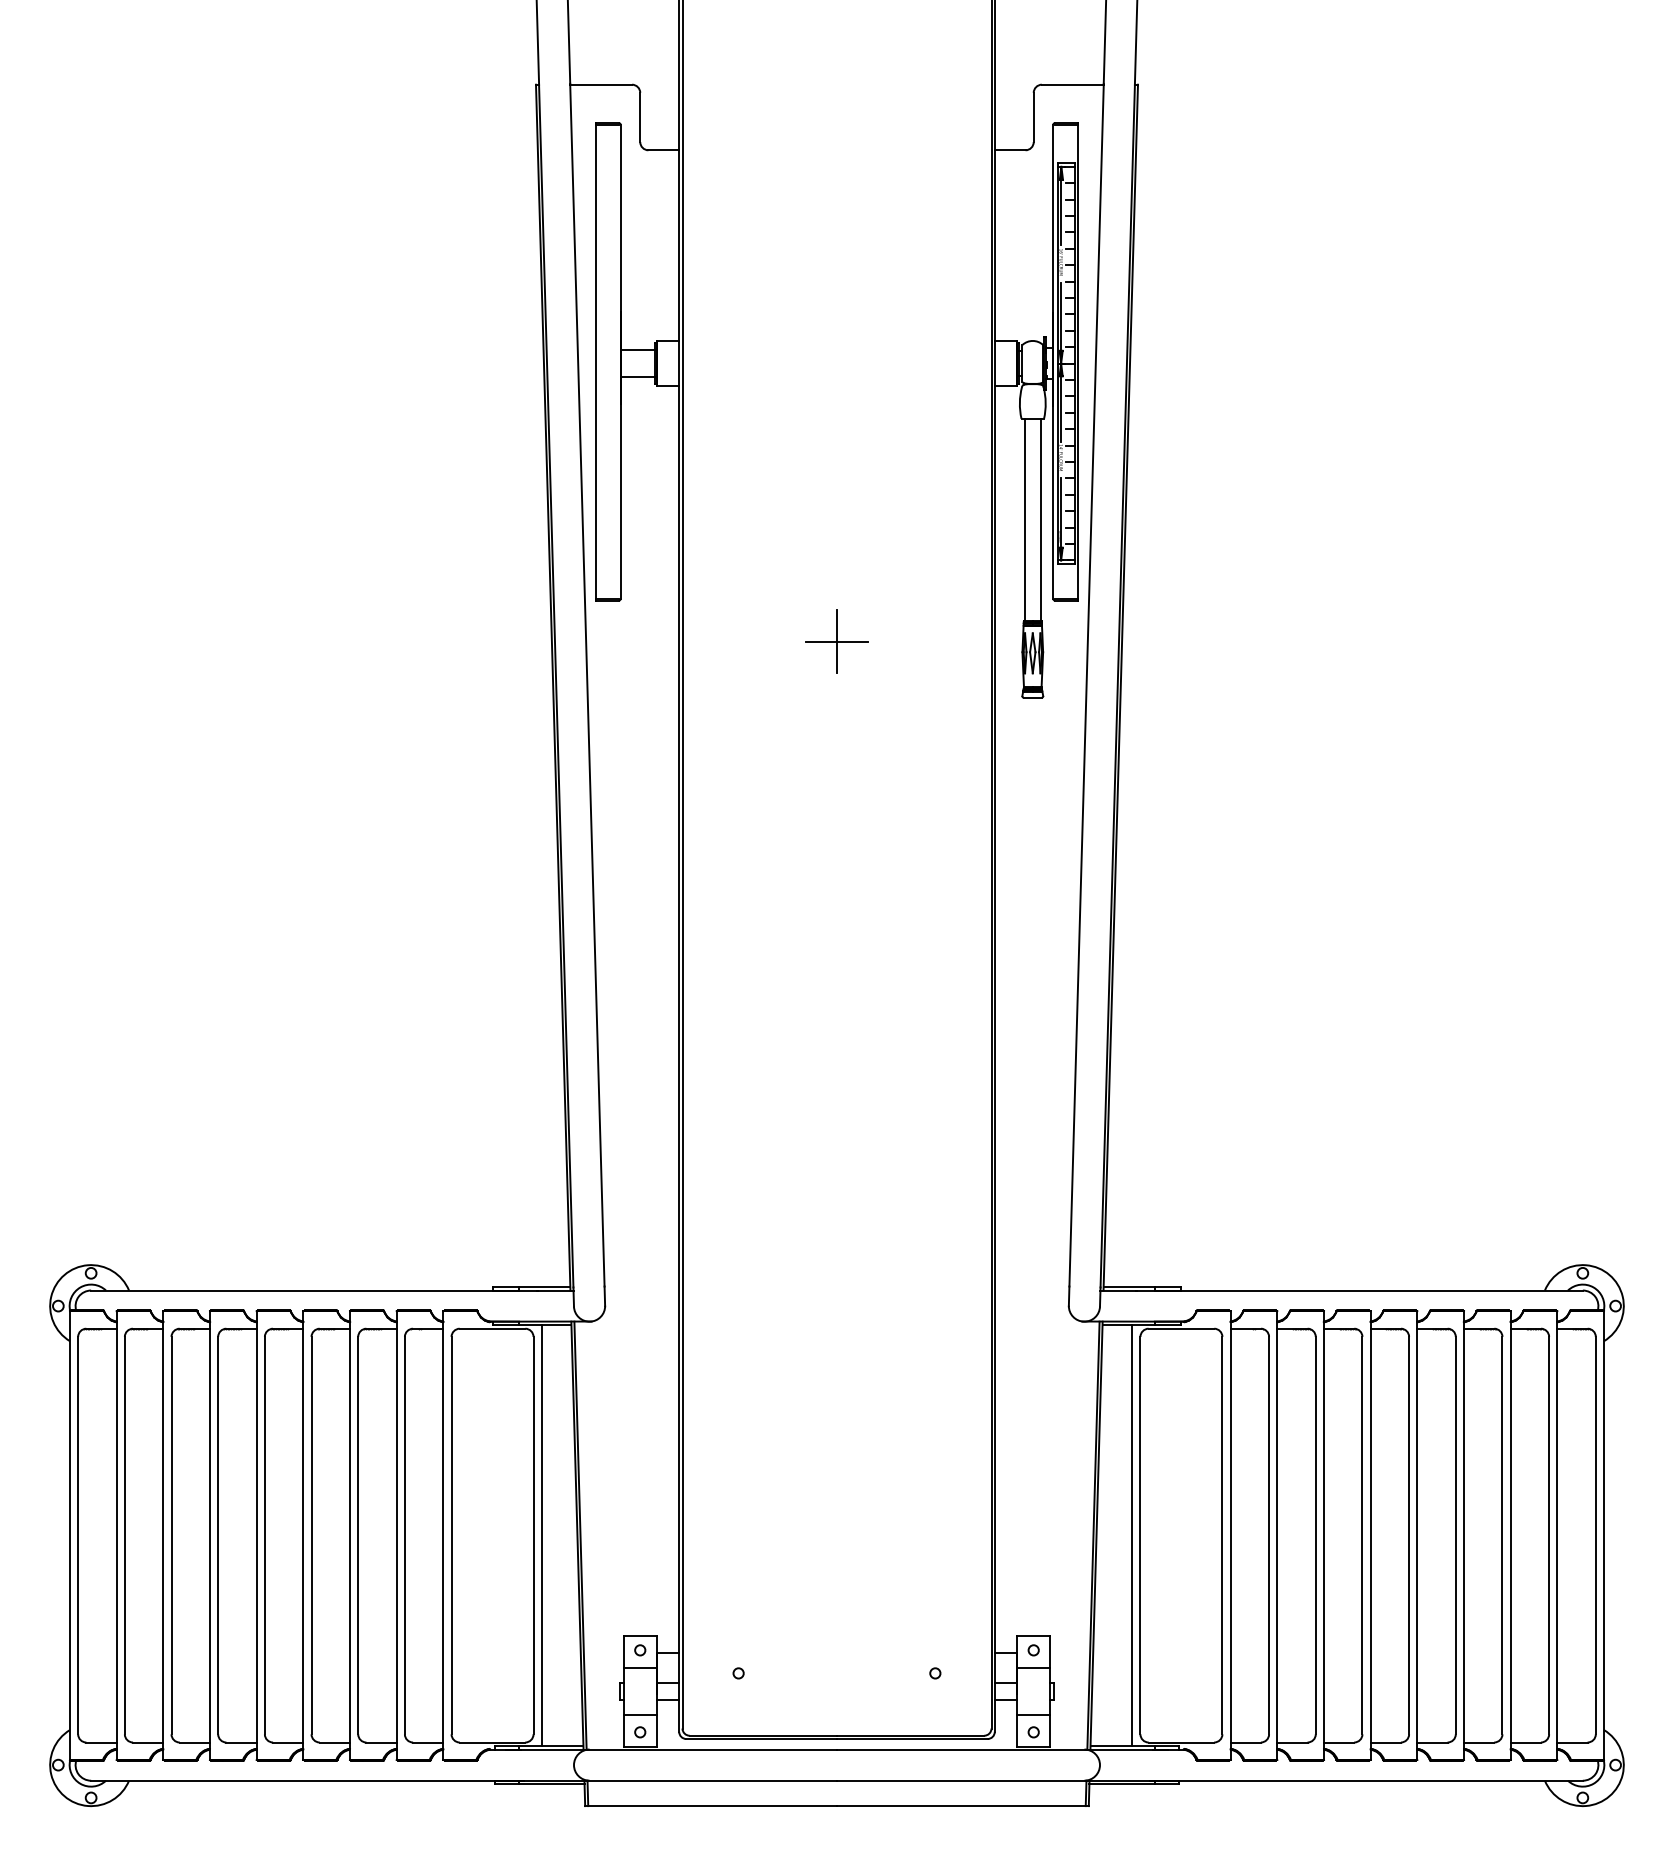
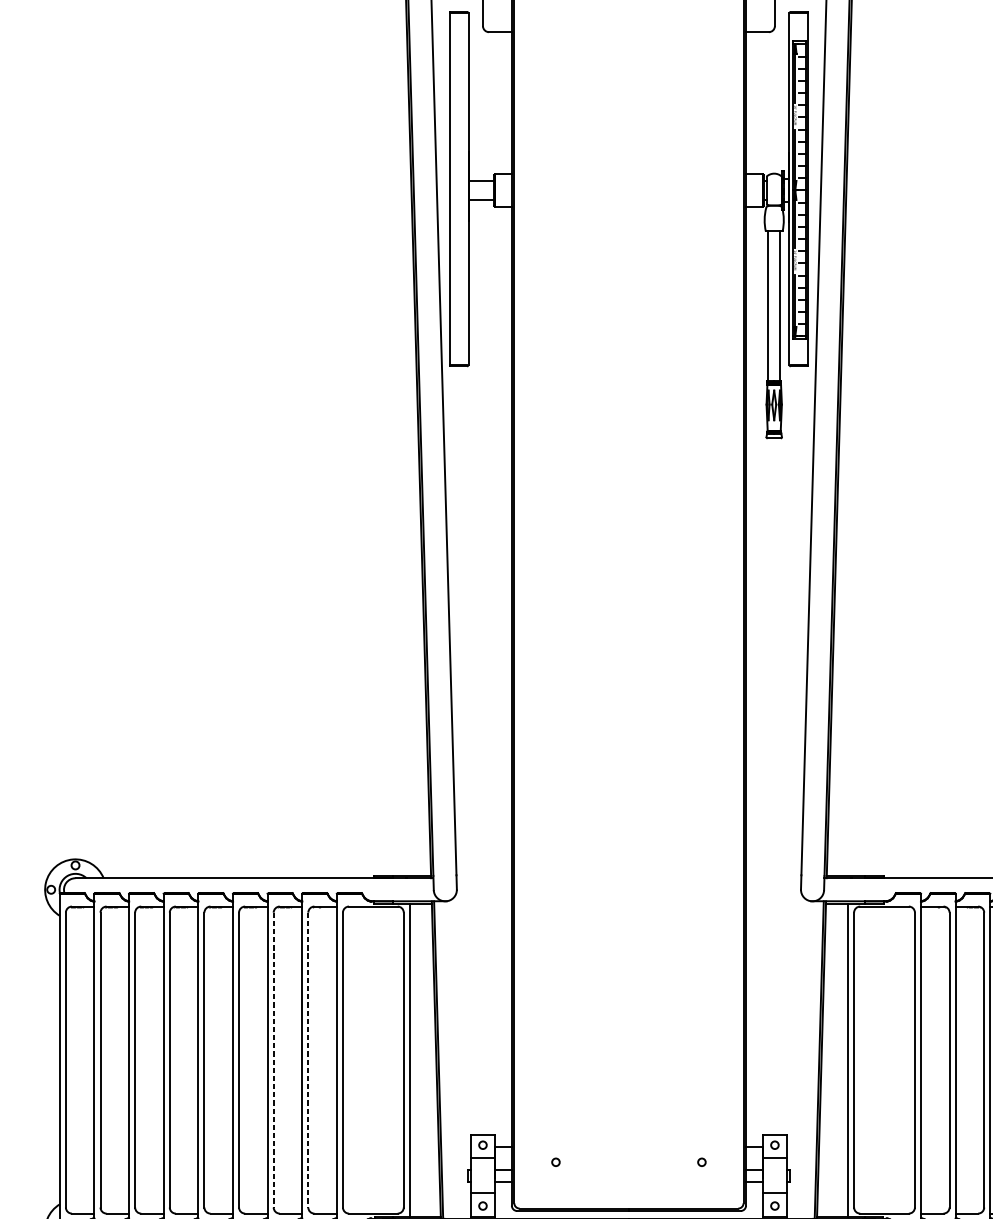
part: (836, 641) -> (628, 396), removed
line: (358, 1535) -> (273, 1060), solid -> dashed
line: (404, 1535) -> (308, 1060), solid -> dashed

